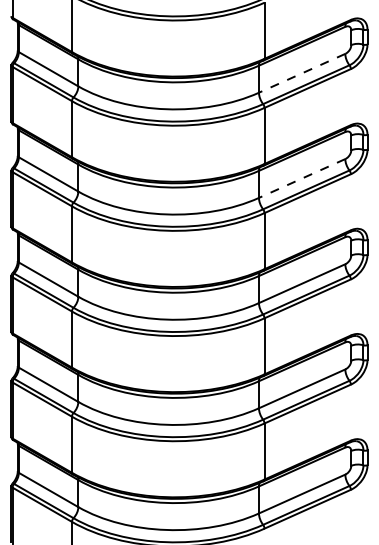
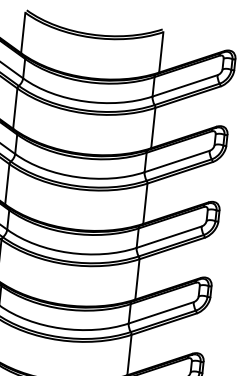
line: (301, 73) -> (184, 85), dashed -> solid
line: (301, 178) -> (176, 161), dashed -> solid

